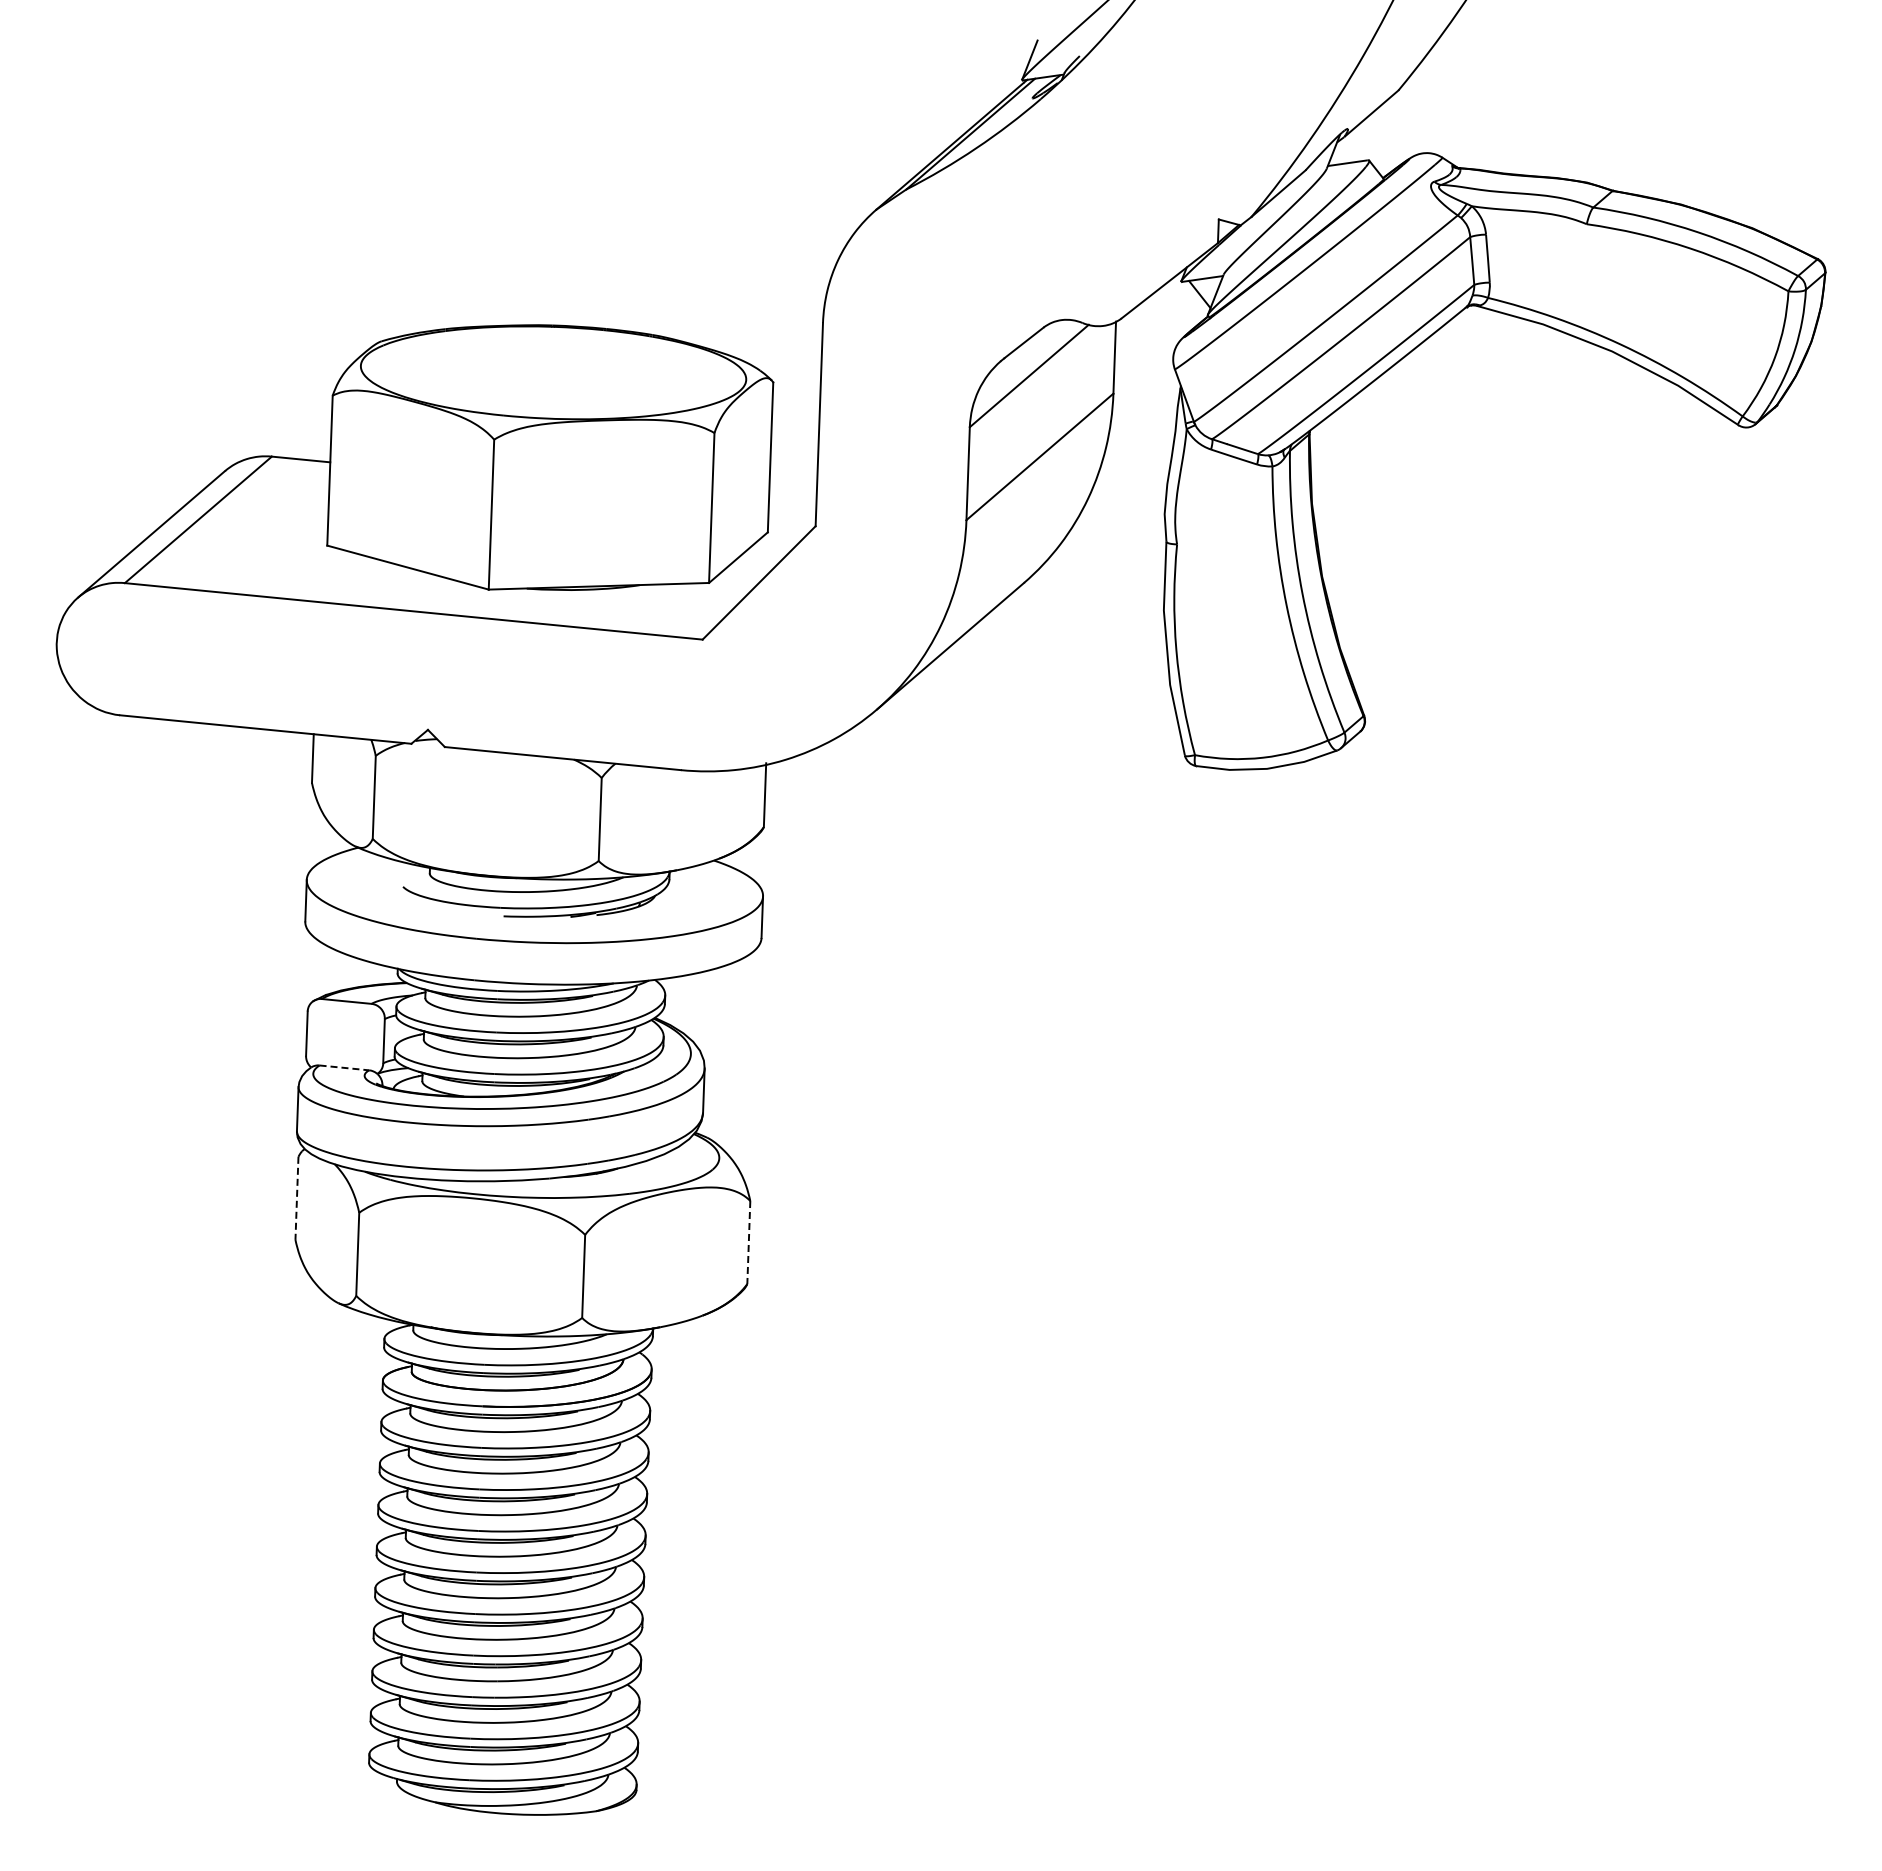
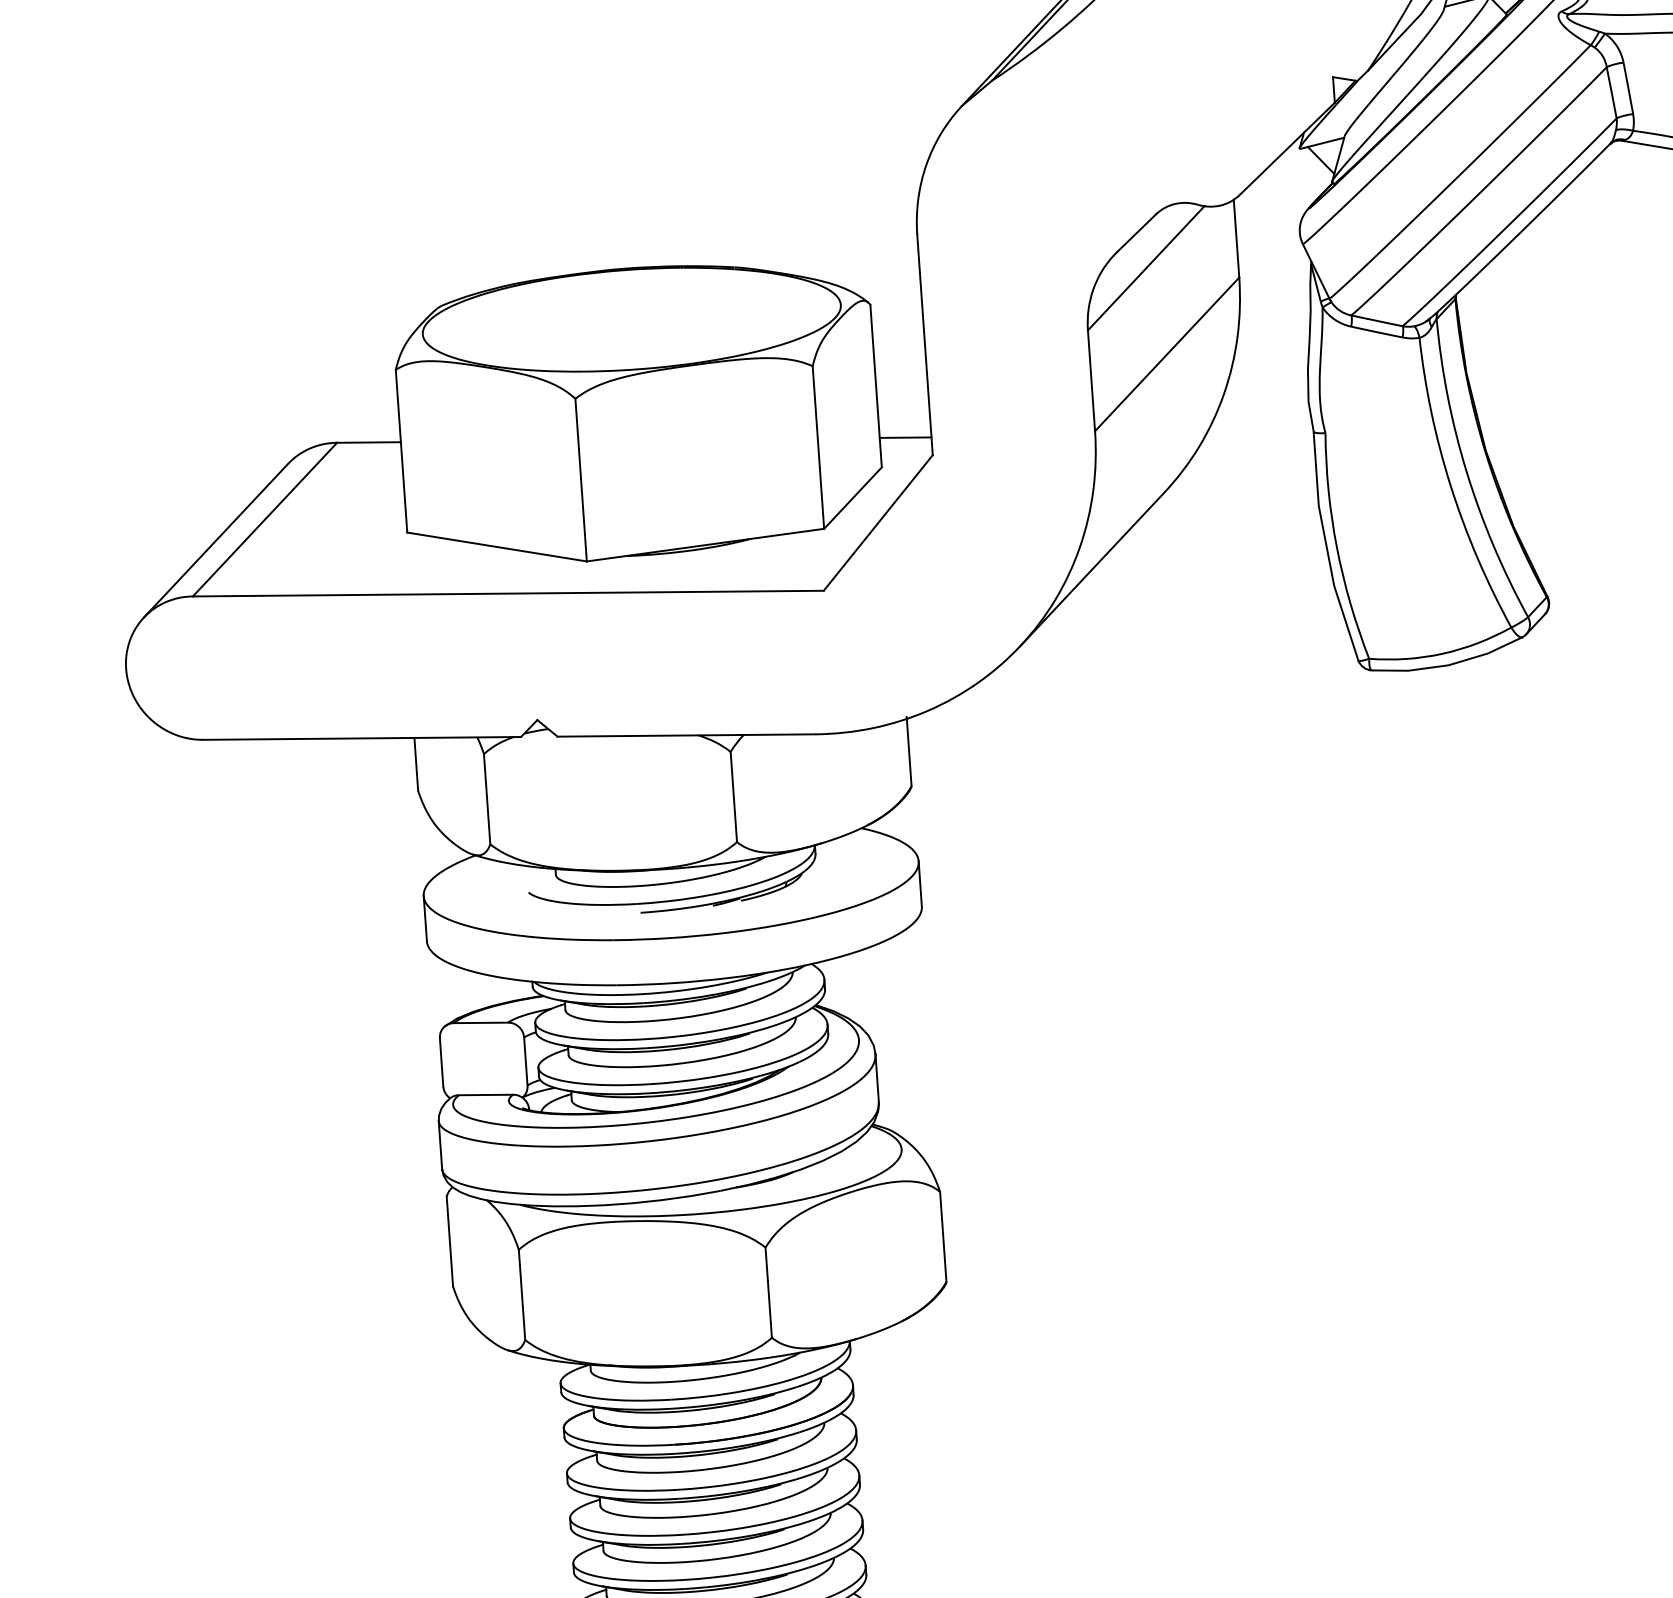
line: (792, 507) -> (905, 437), added
line: (344, 1067) -> (486, 1094), dashed -> solid
line: (296, 1198) -> (449, 1241), dashed -> solid
line: (748, 1242) -> (942, 1236), dashed -> solid

